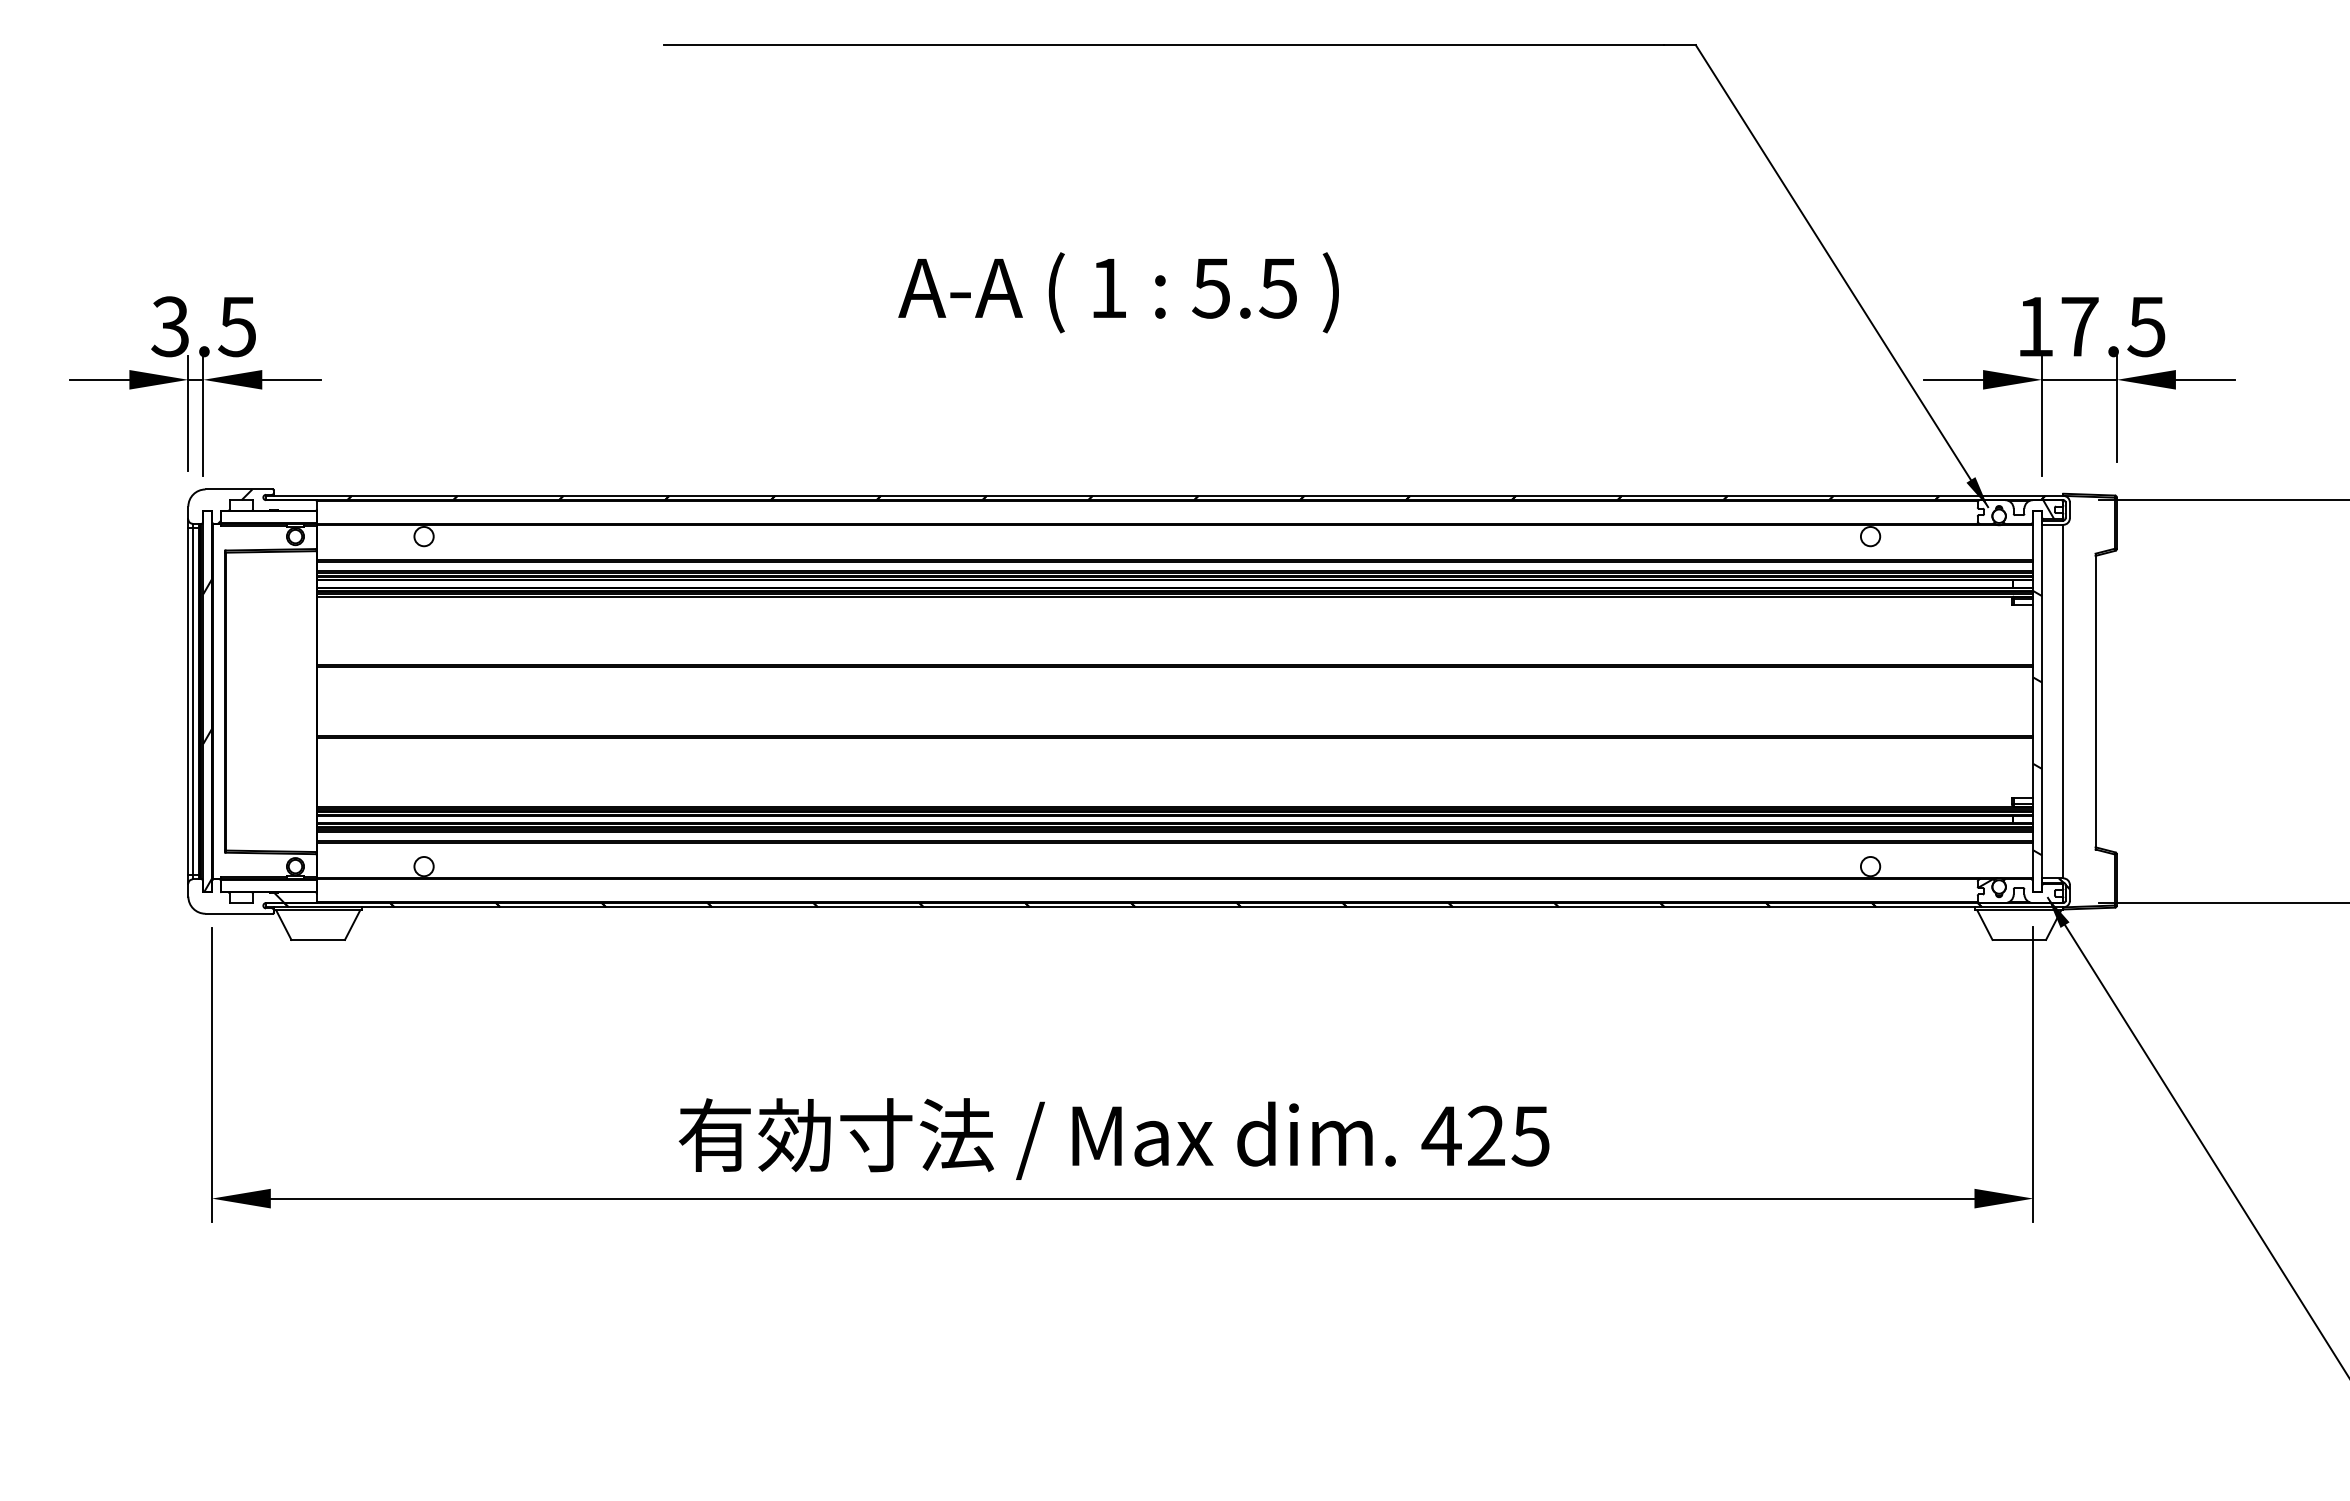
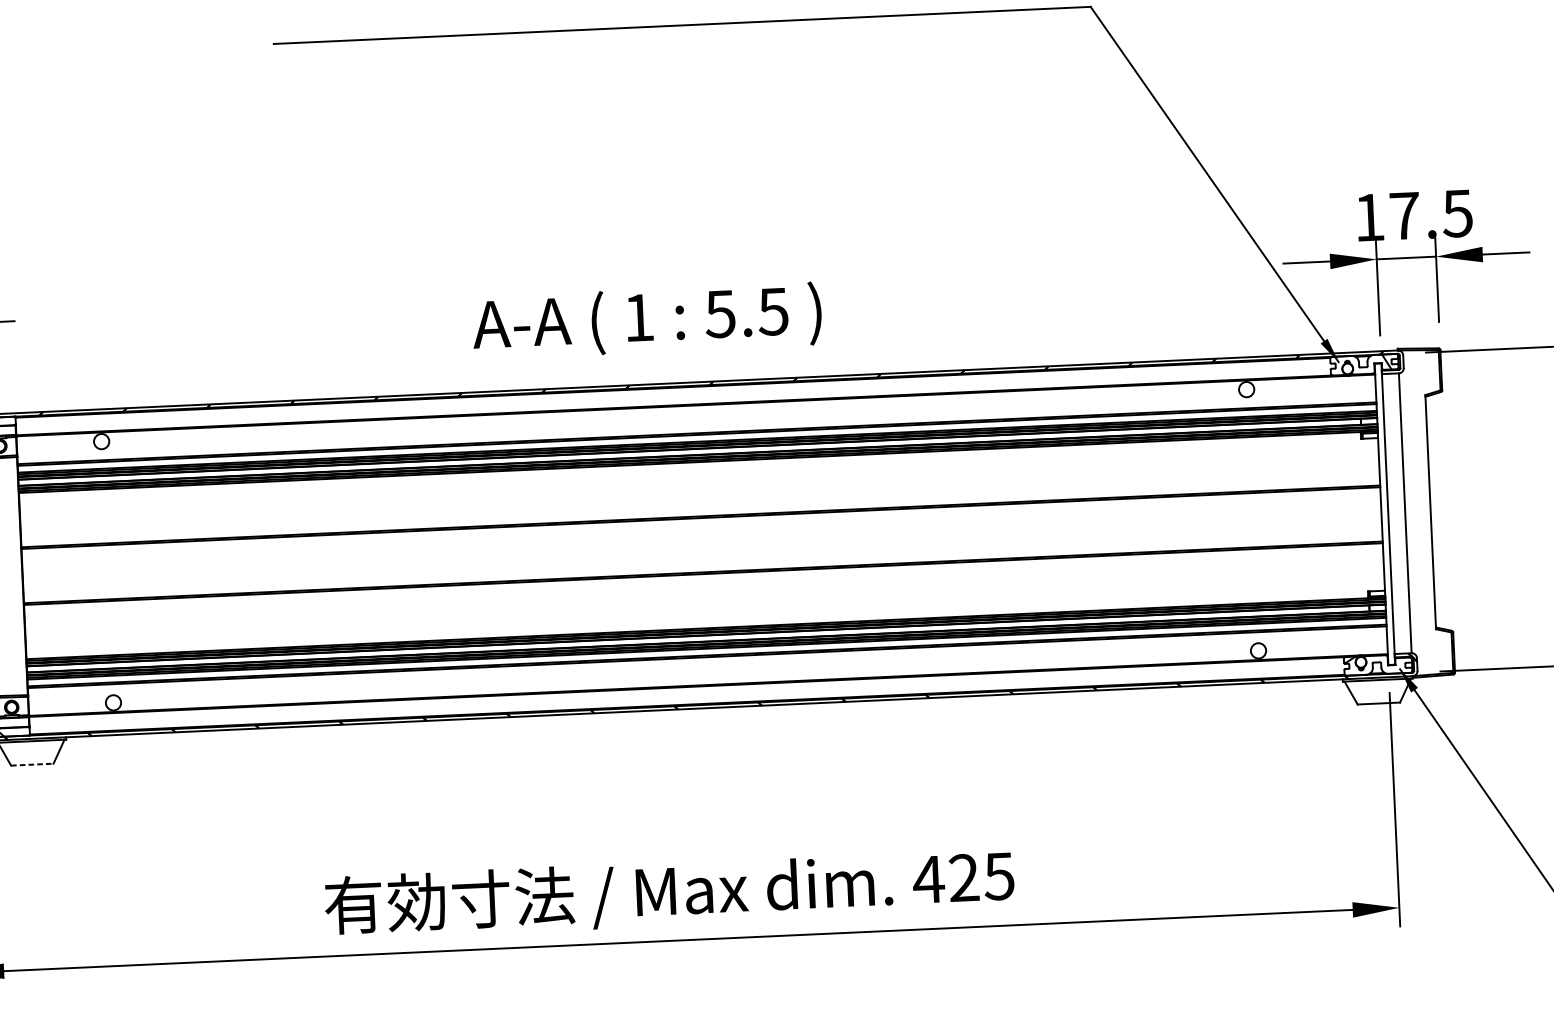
text: (1118, 292) -> (646, 320), moved
hatch: (2037, 723) -> (1385, 531), removed
line: (318, 939) -> (32, 764), solid -> dashed

